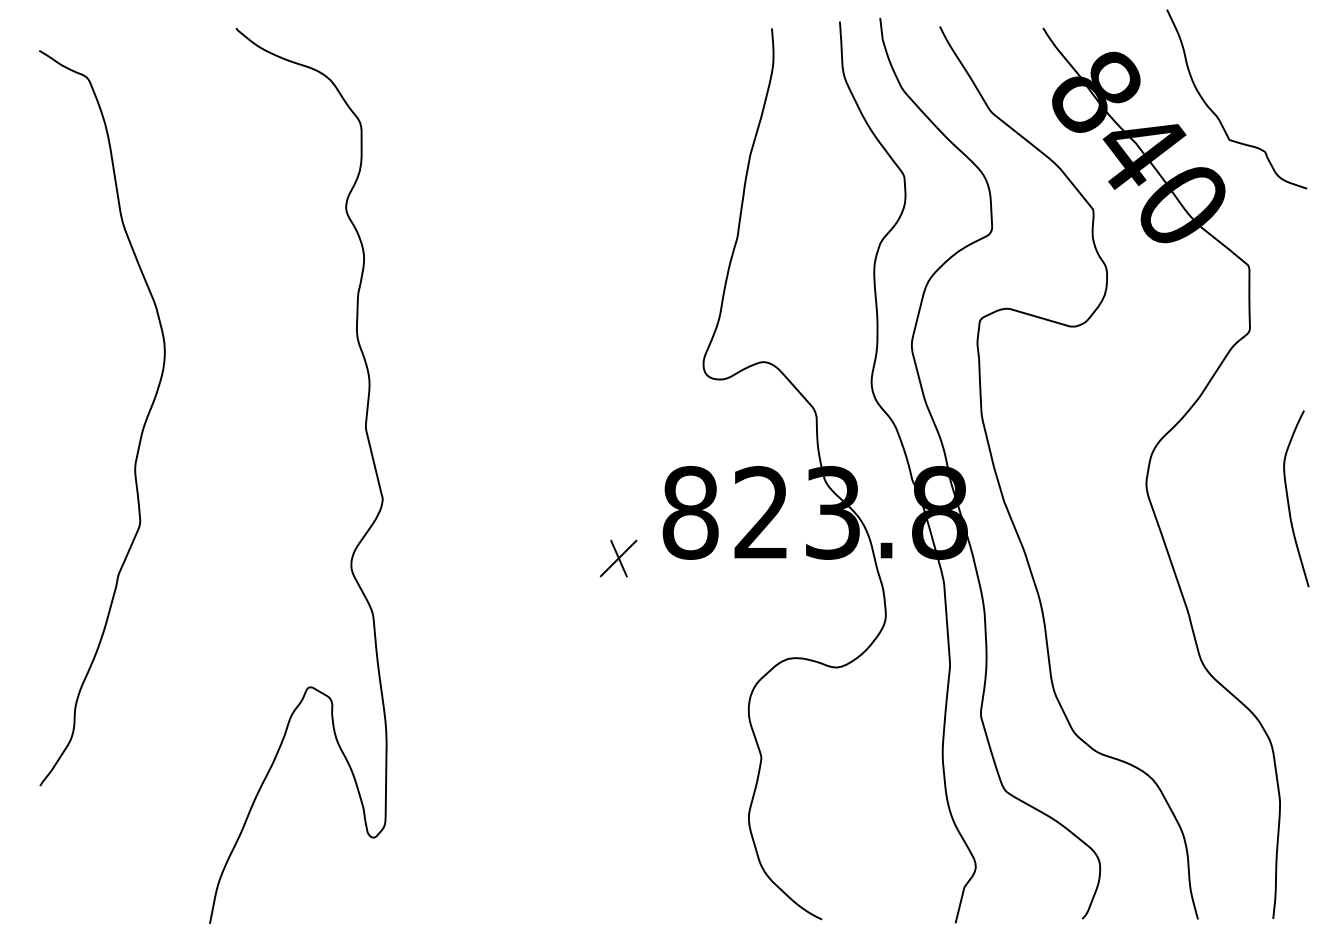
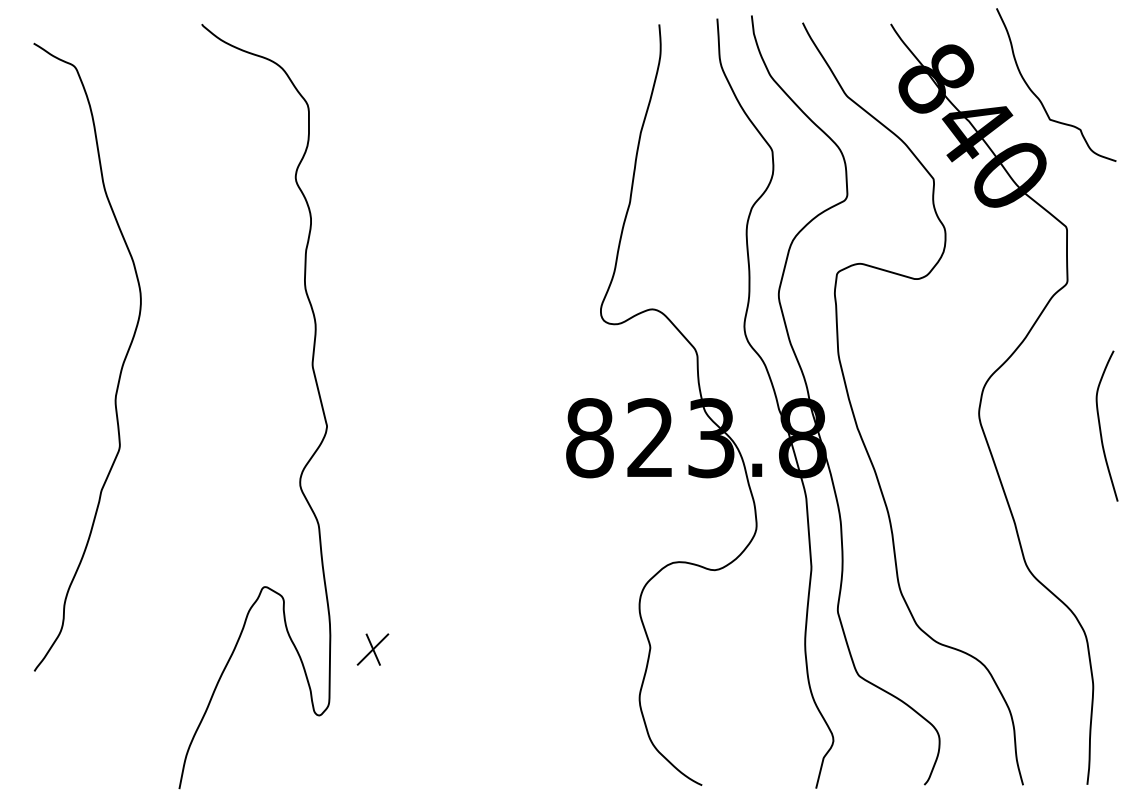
part: (618, 558) -> (372, 649), moved

